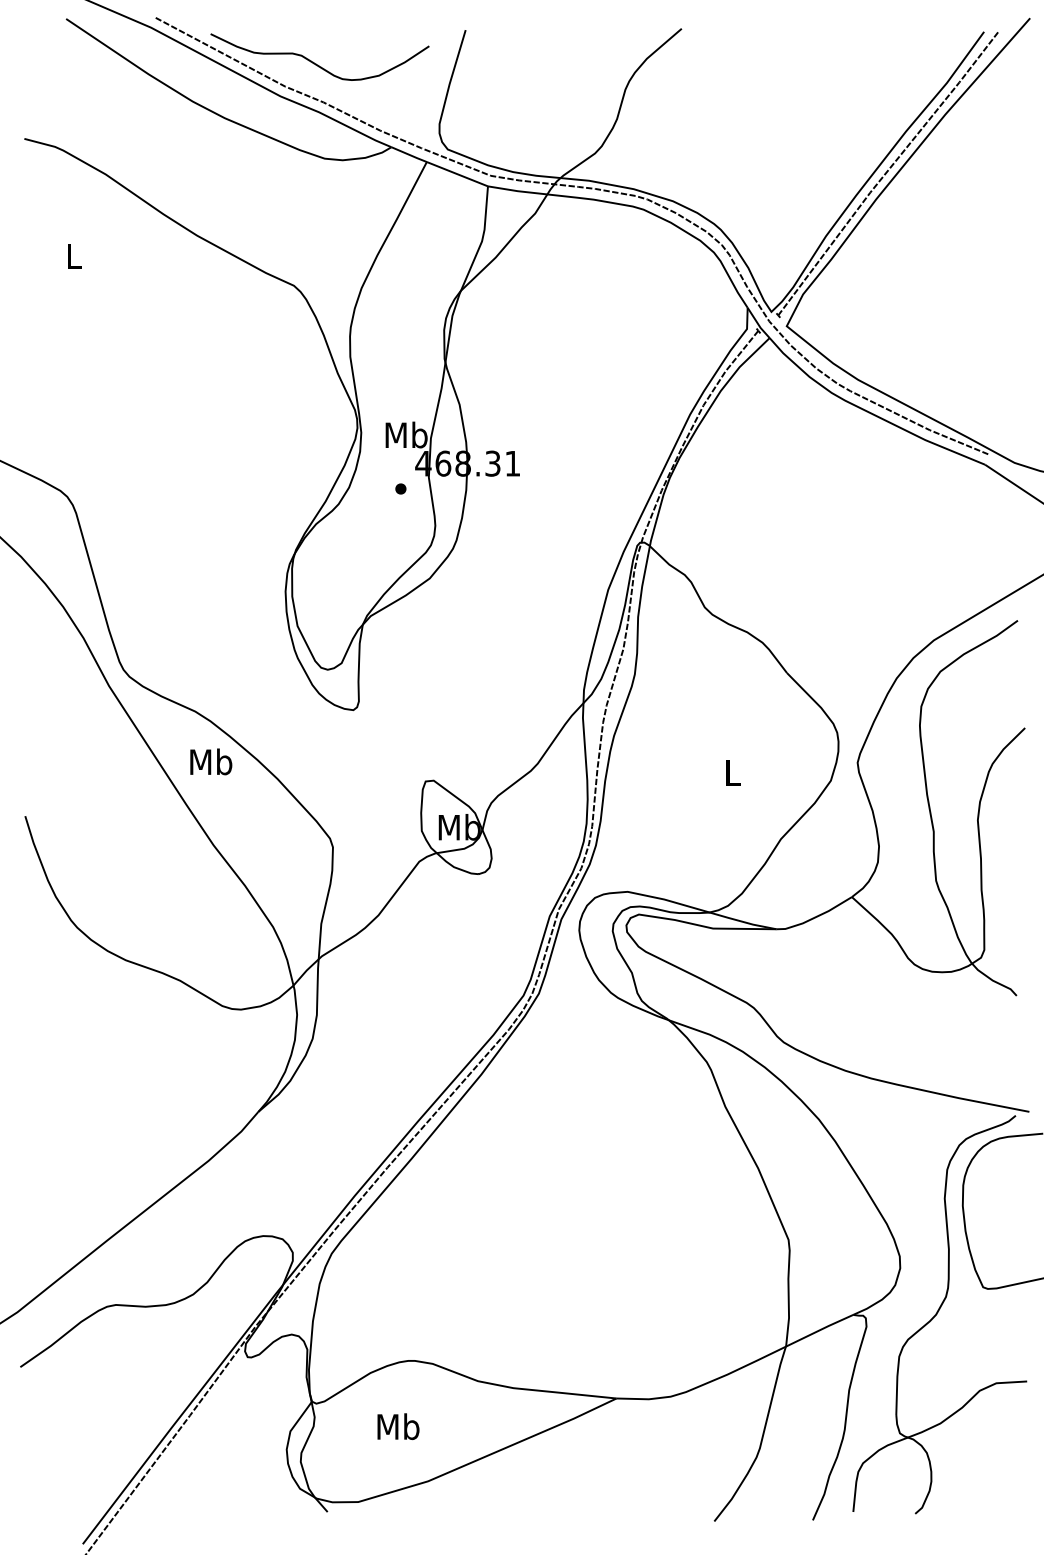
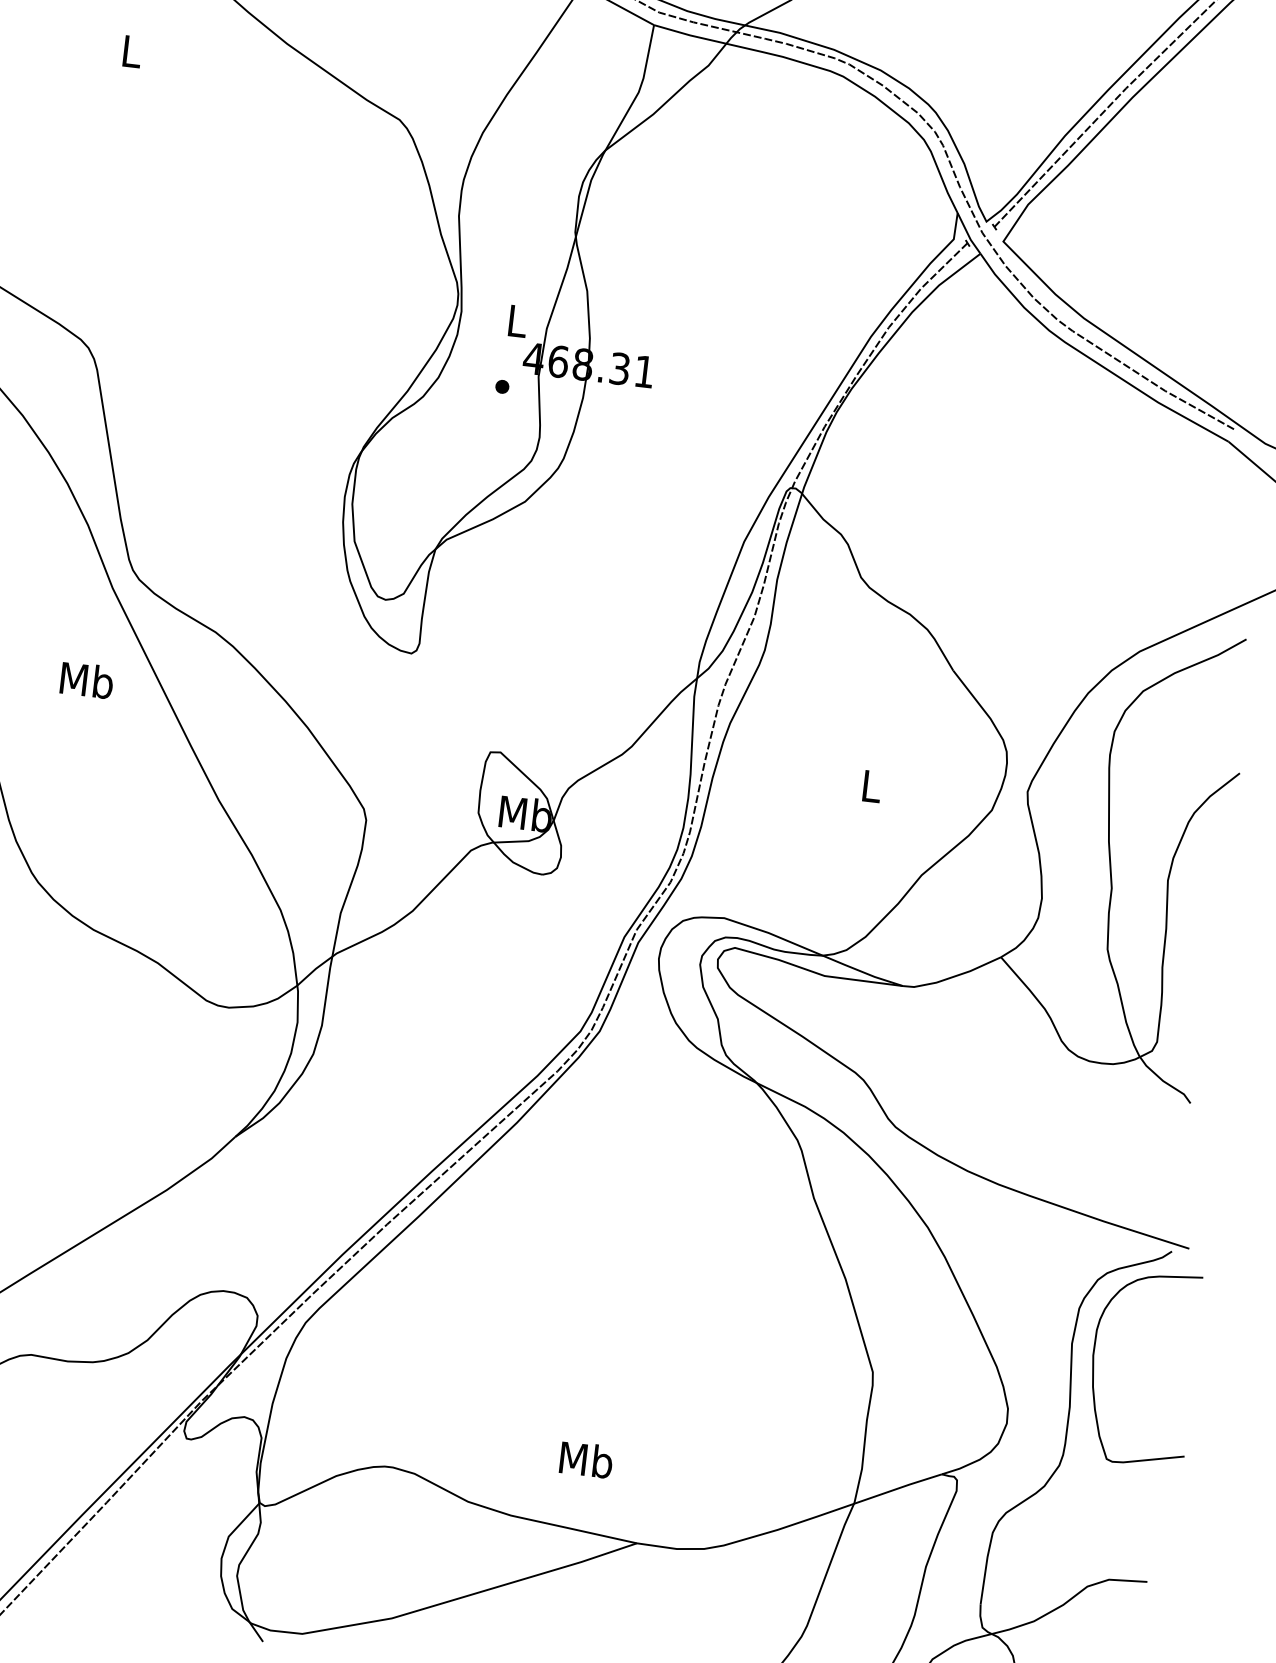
text: (406, 434) -> (517, 320), Mb -> L
text: (211, 761) -> (87, 679), moved
text: (398, 1426) -> (586, 1459), moved

